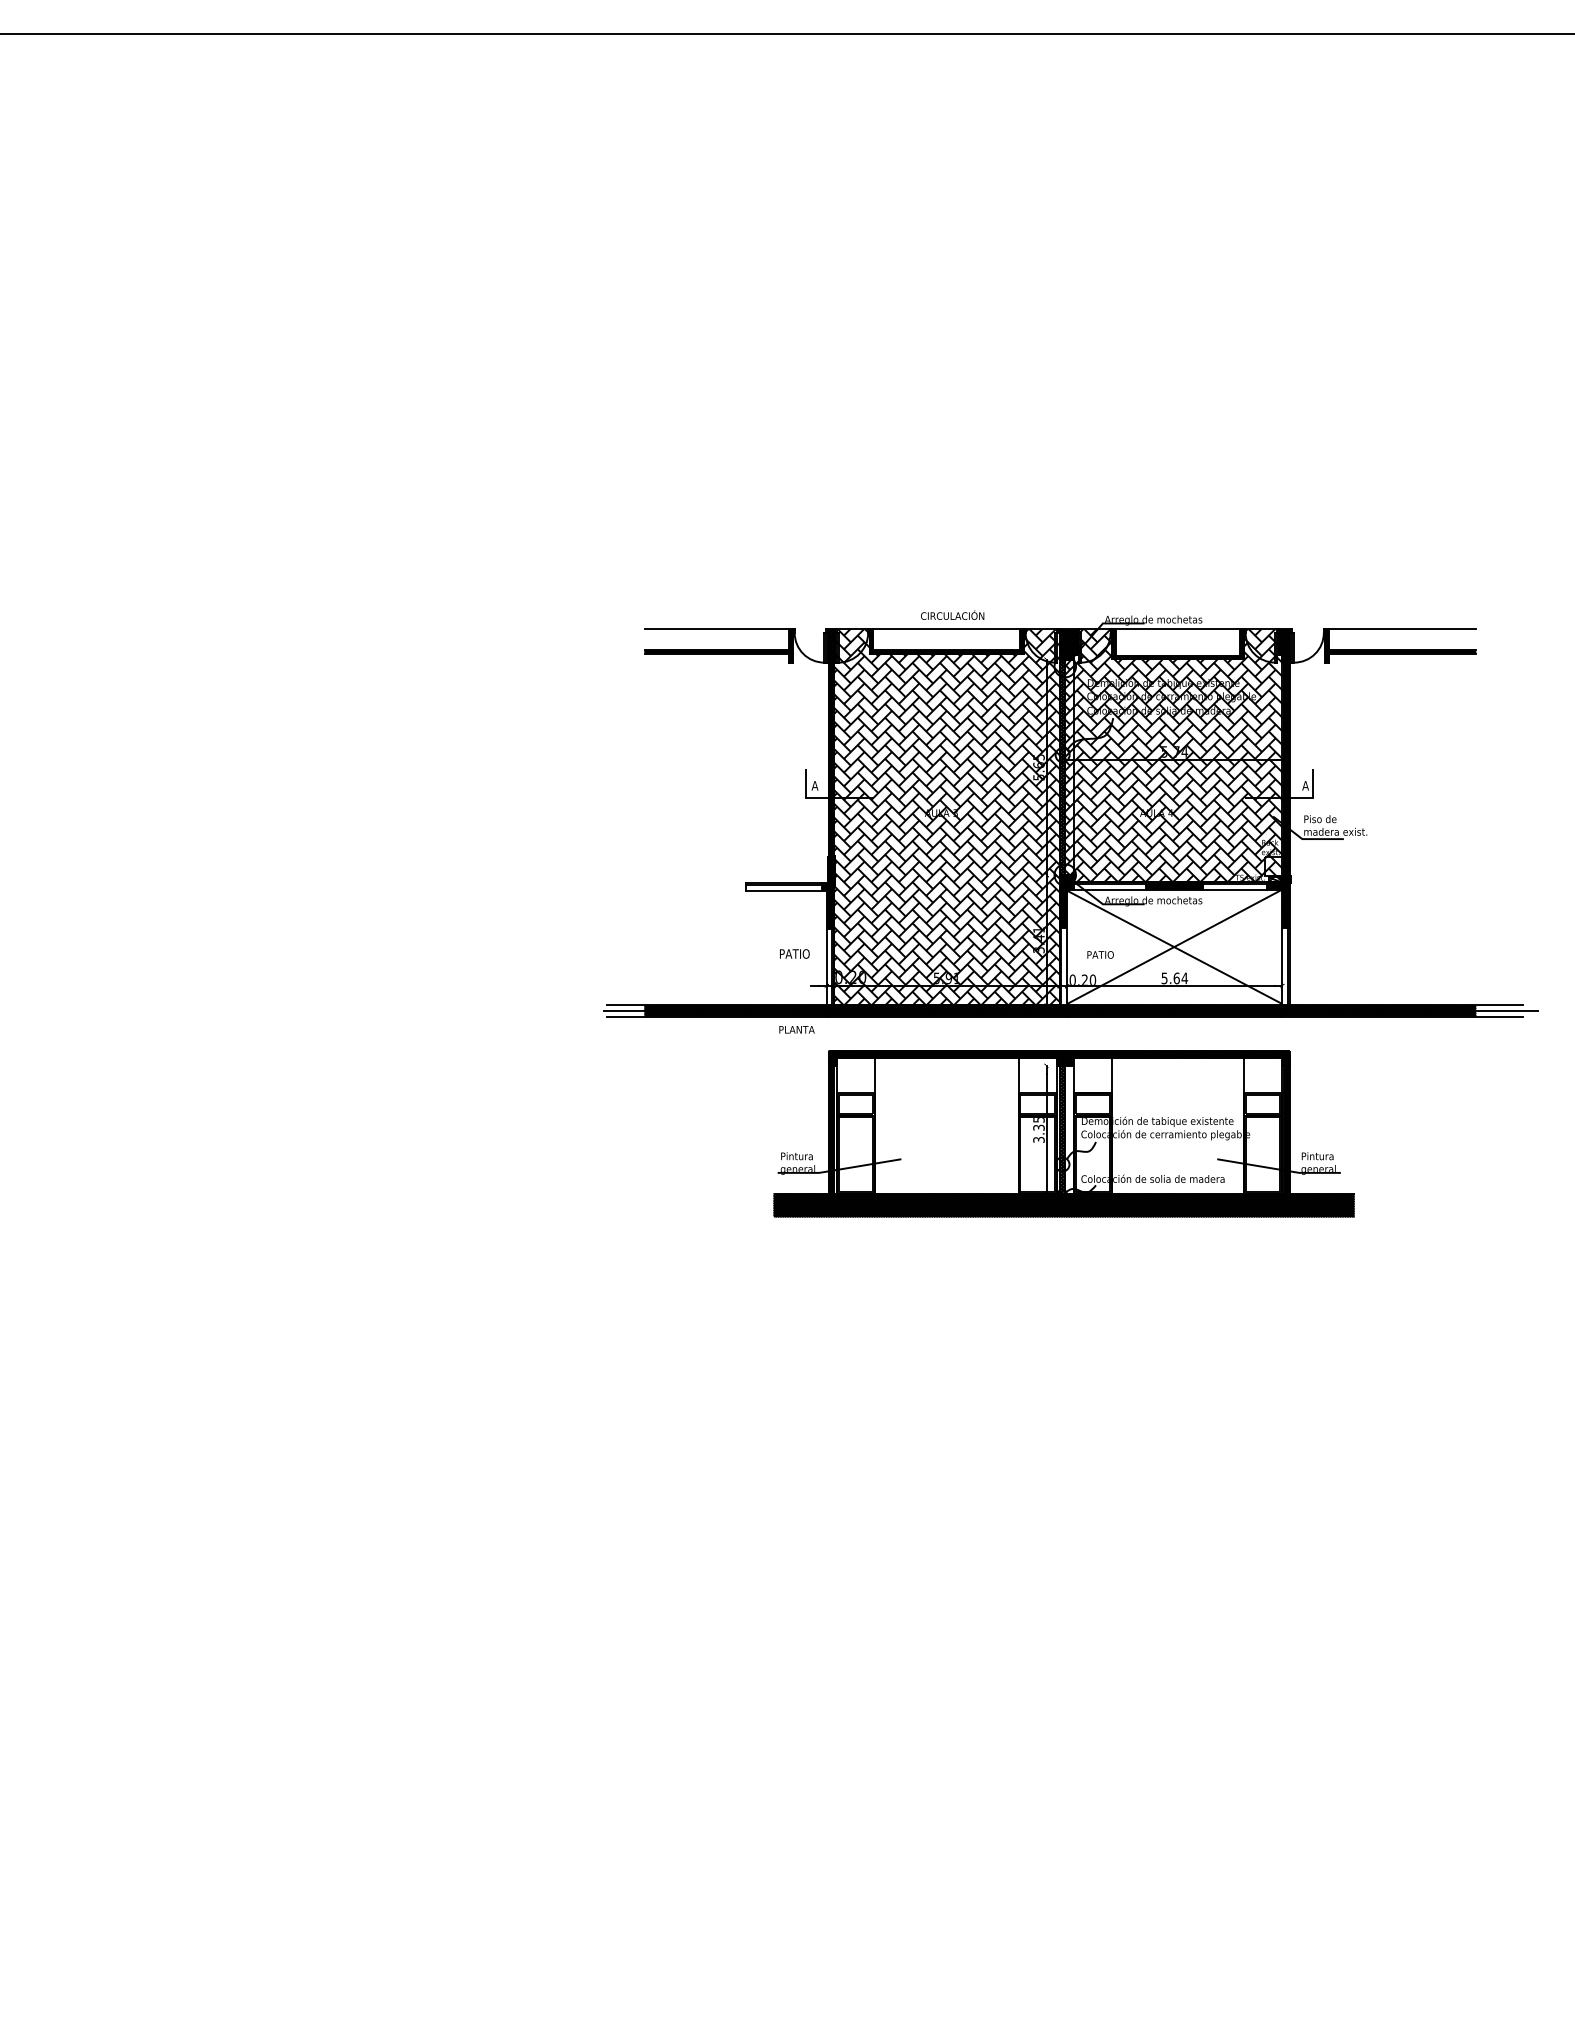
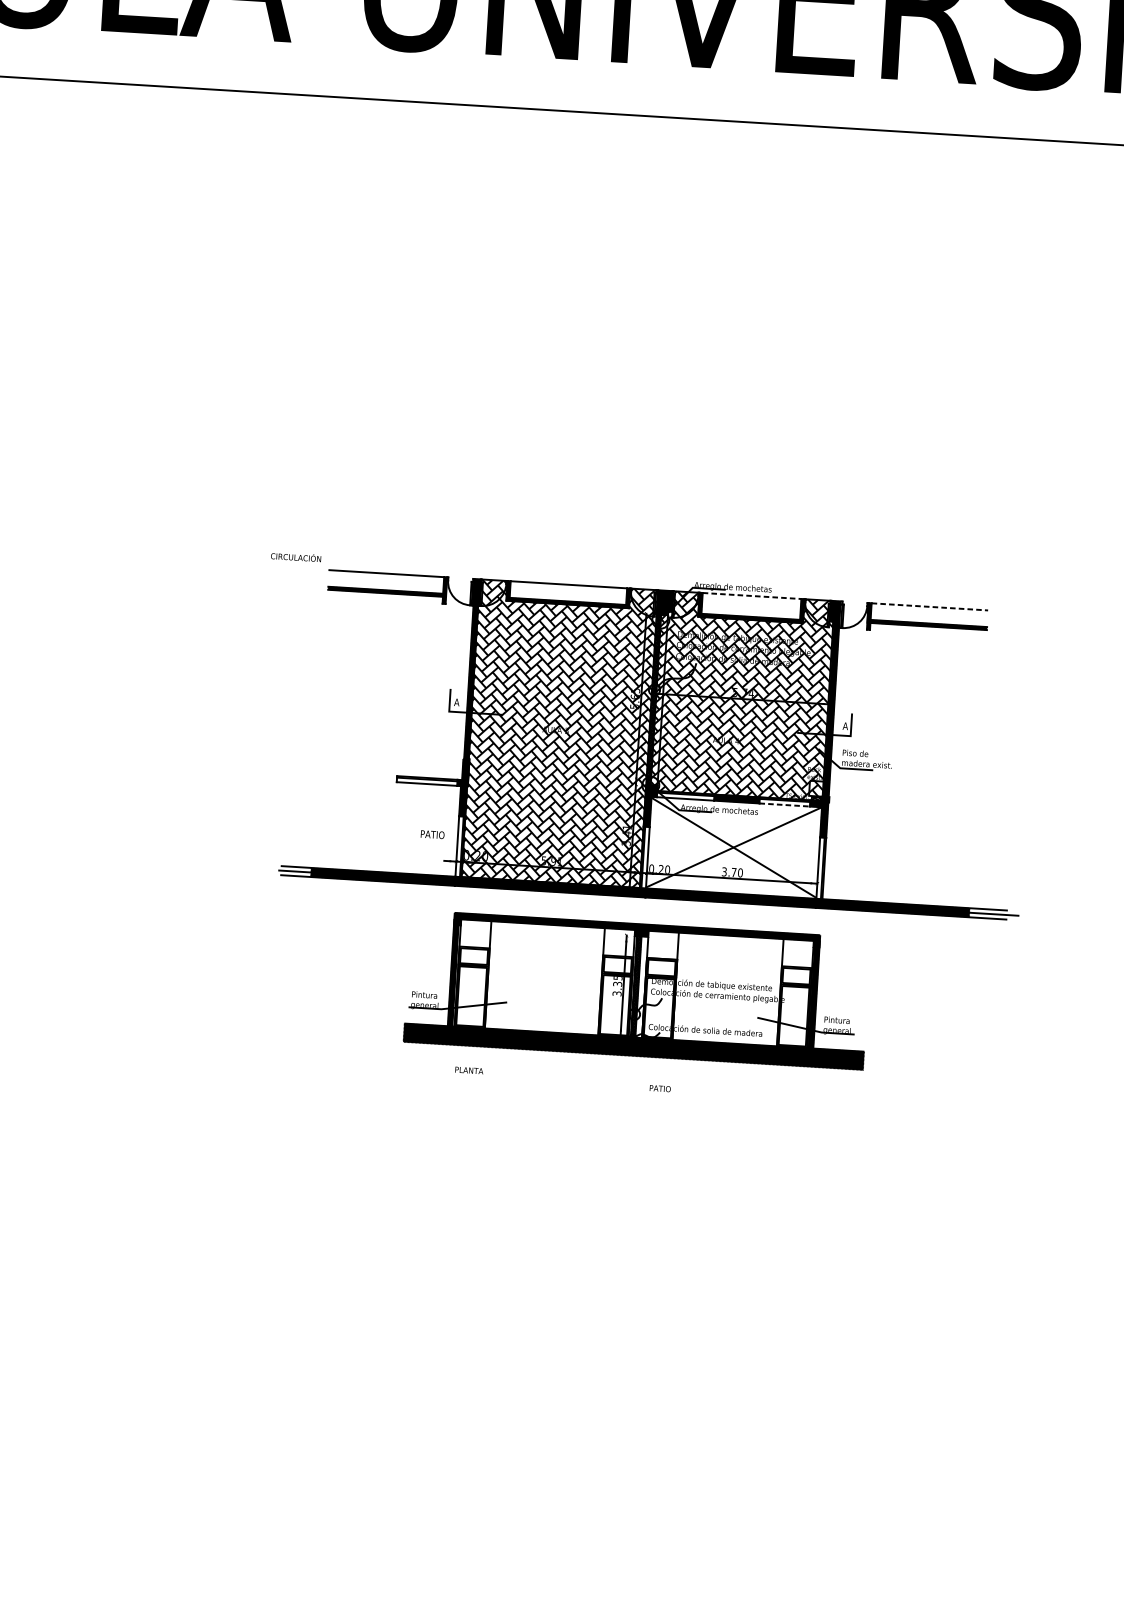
text: (952, 614) -> (296, 556), moved
line: (1178, 629) -> (752, 596), solid -> dashed
line: (1402, 629) -> (929, 607), solid -> dashed
line: (1235, 889) -> (784, 804), solid -> dashed
text: (1100, 954) -> (660, 1088), moved
text: (1174, 978) -> (732, 872), 5.64 -> 3.70
text: (796, 1029) -> (468, 1070), moved

